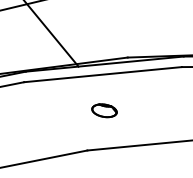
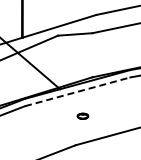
line: (102, 74) -> (77, 91), solid -> dashed
part: (103, 111) -> (82, 116), size x0.6

